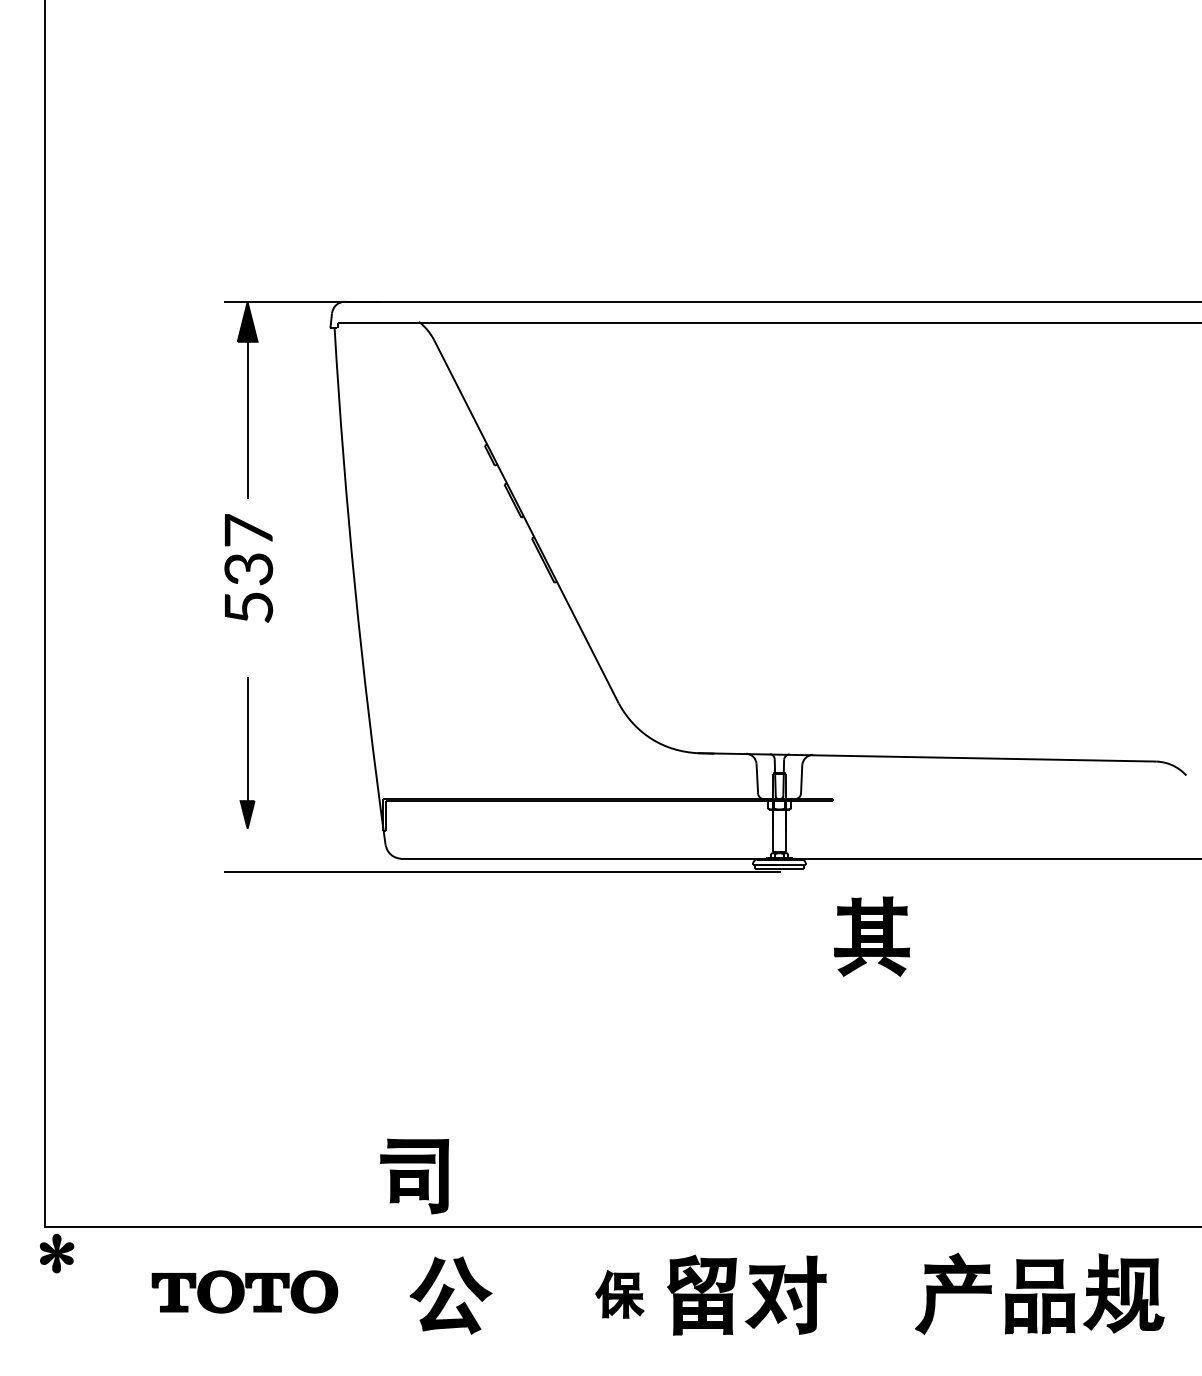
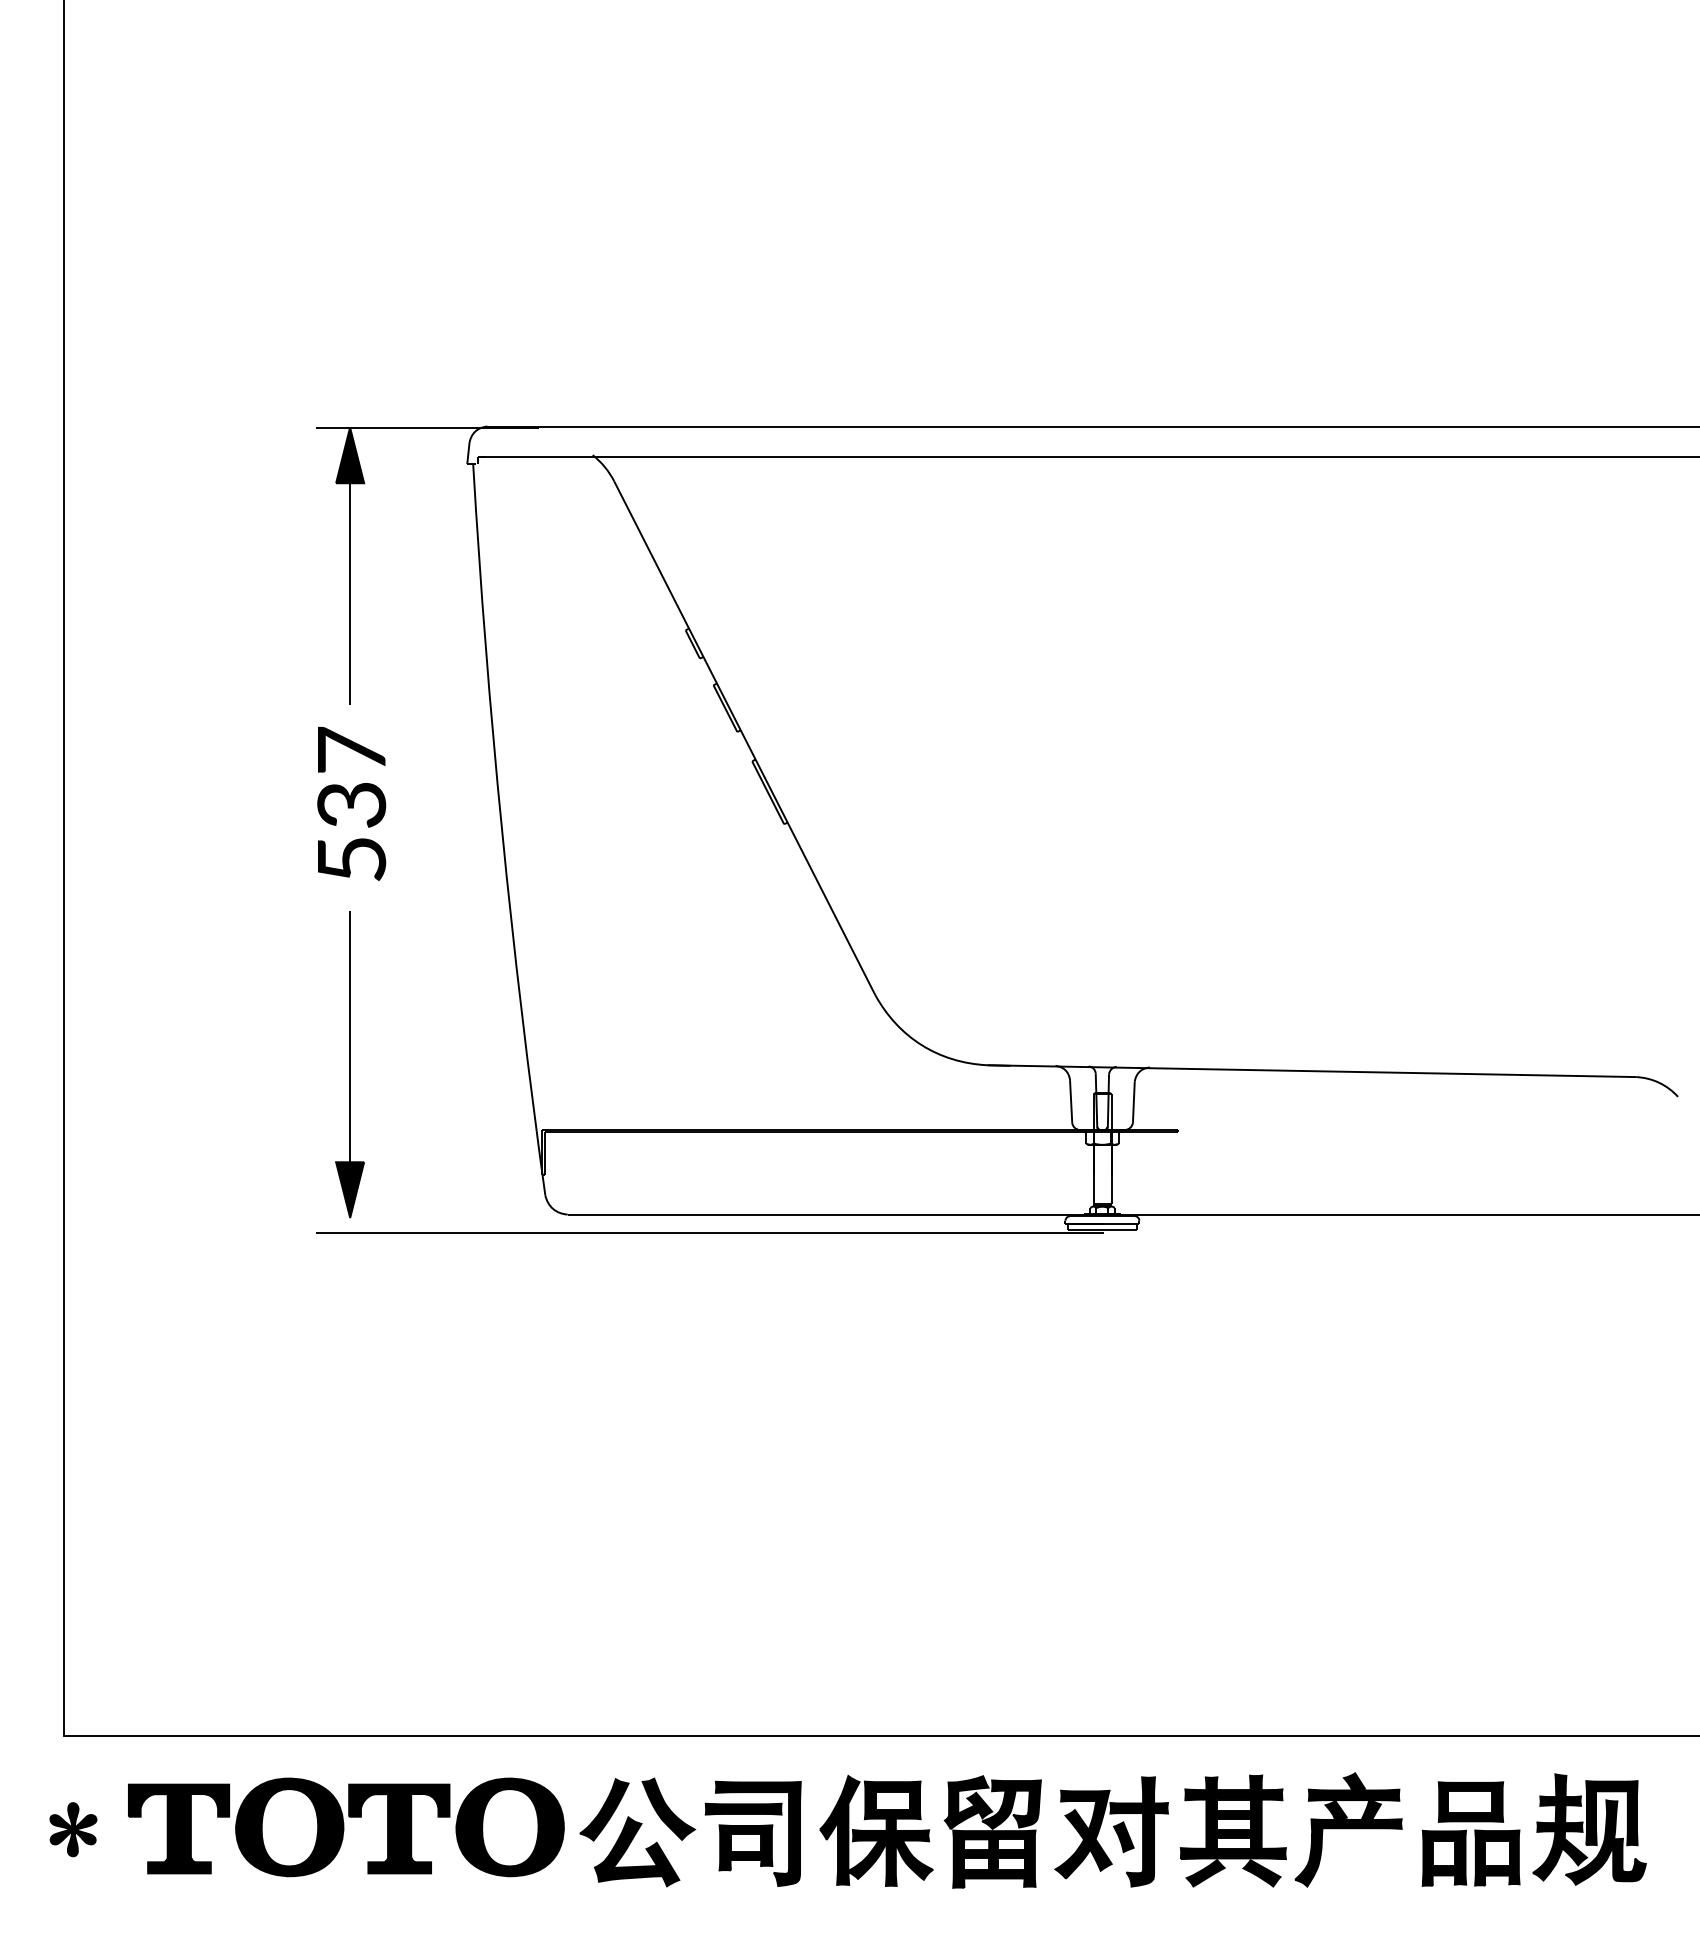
part: (247, 752) -> (349, 1064), size x1.43
part: (872, 936) -> (1234, 1830), moved
part: (414, 1176) -> (753, 1833), moved
part: (57, 1253) -> (74, 1829), moved
part: (244, 1291) -> (345, 1826), size x1.67
part: (619, 1294) -> (876, 1830), size x1.67

